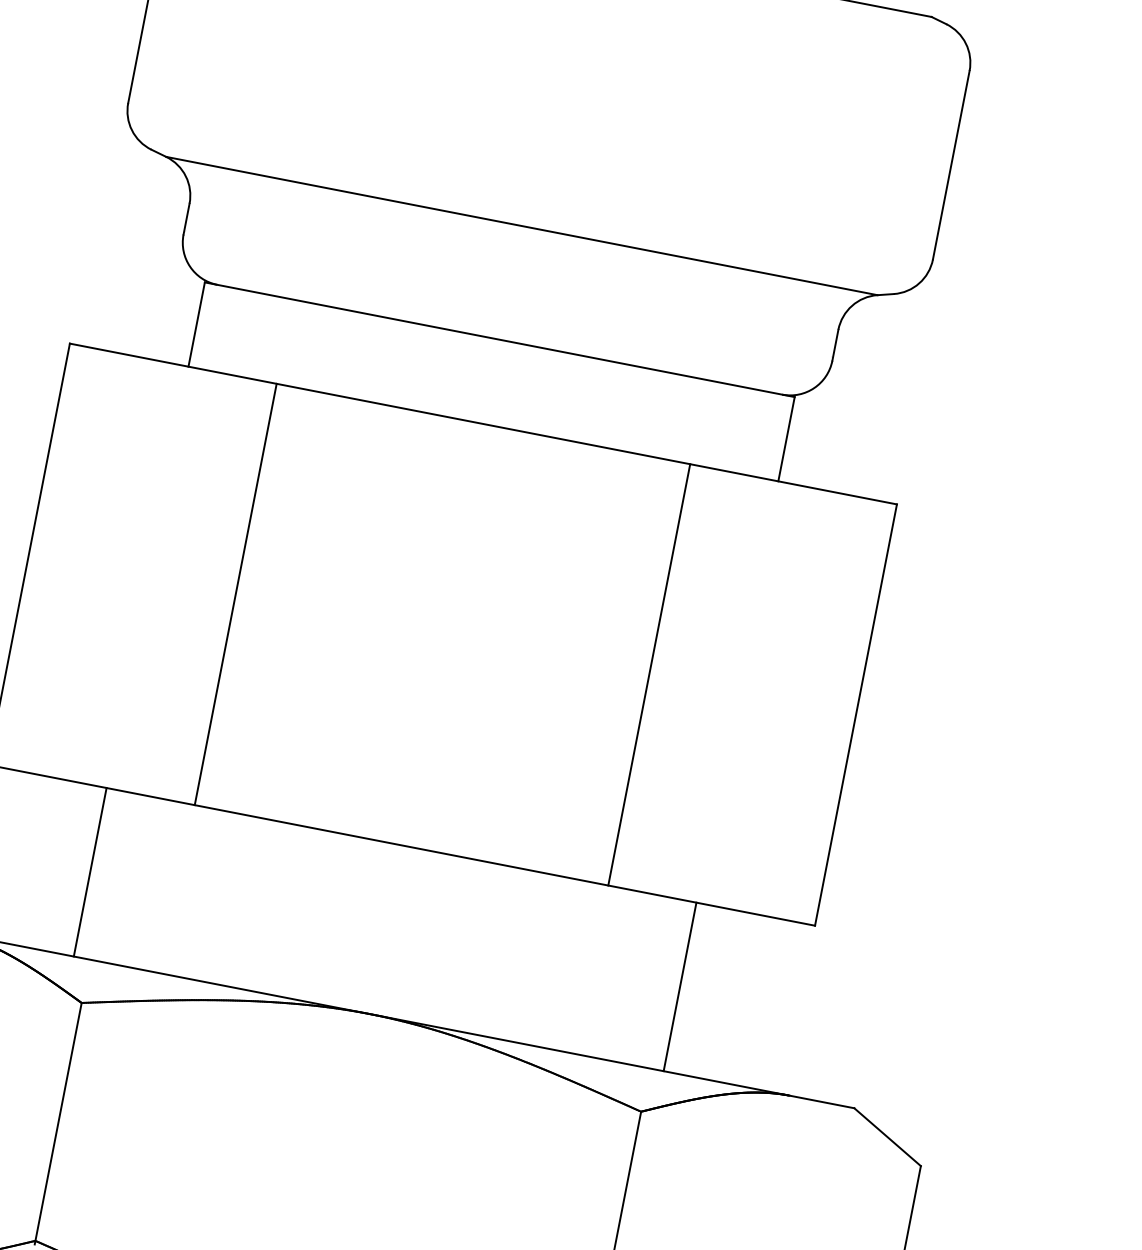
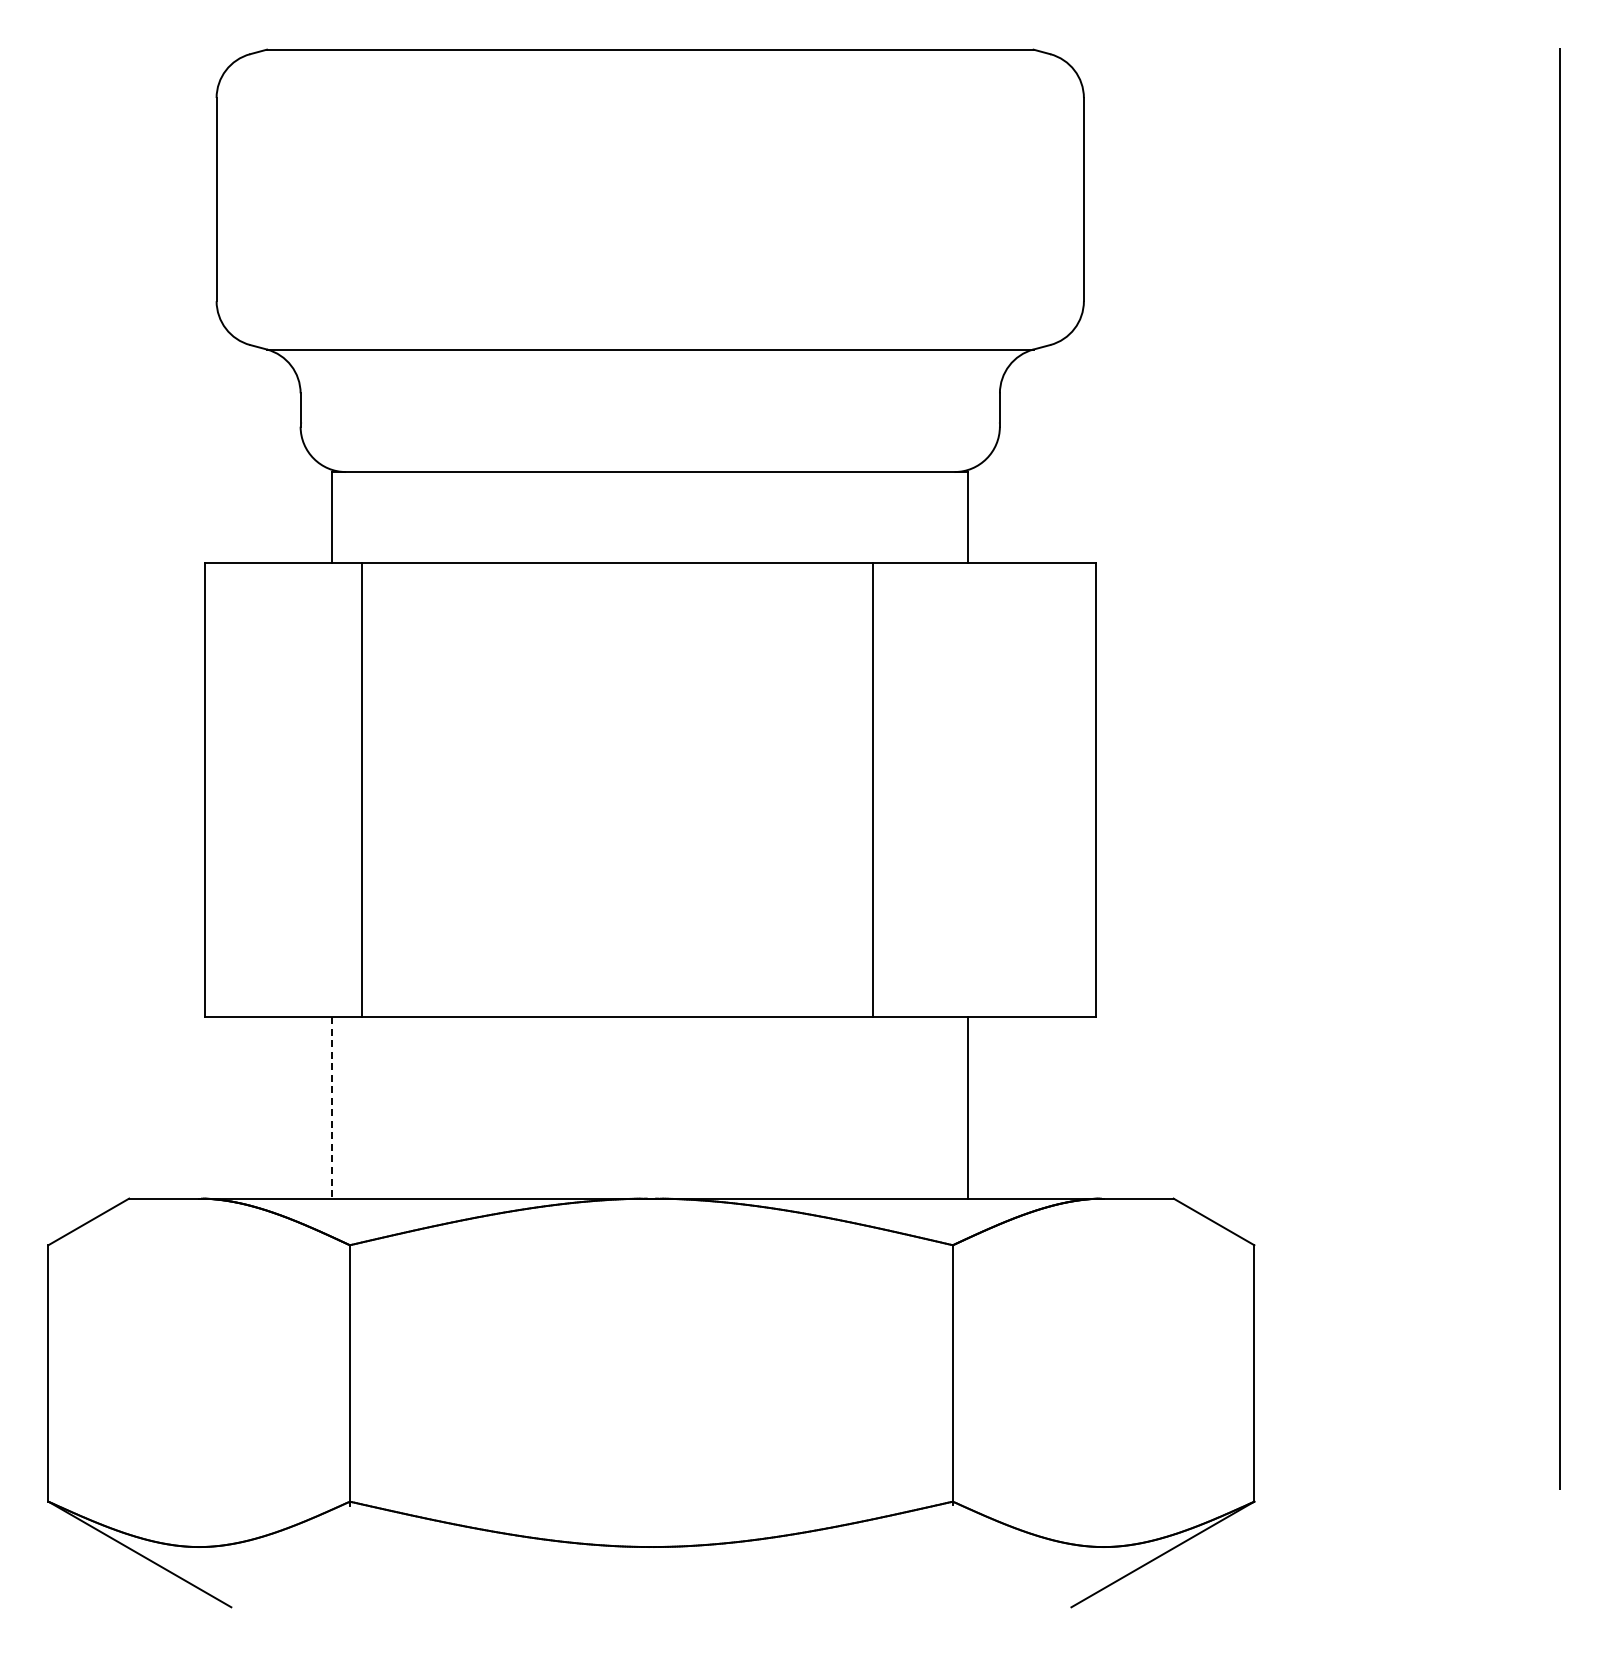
line: (235, 594) -> (362, 789), moved
line: (90, 872) -> (332, 1107), solid -> dashed

